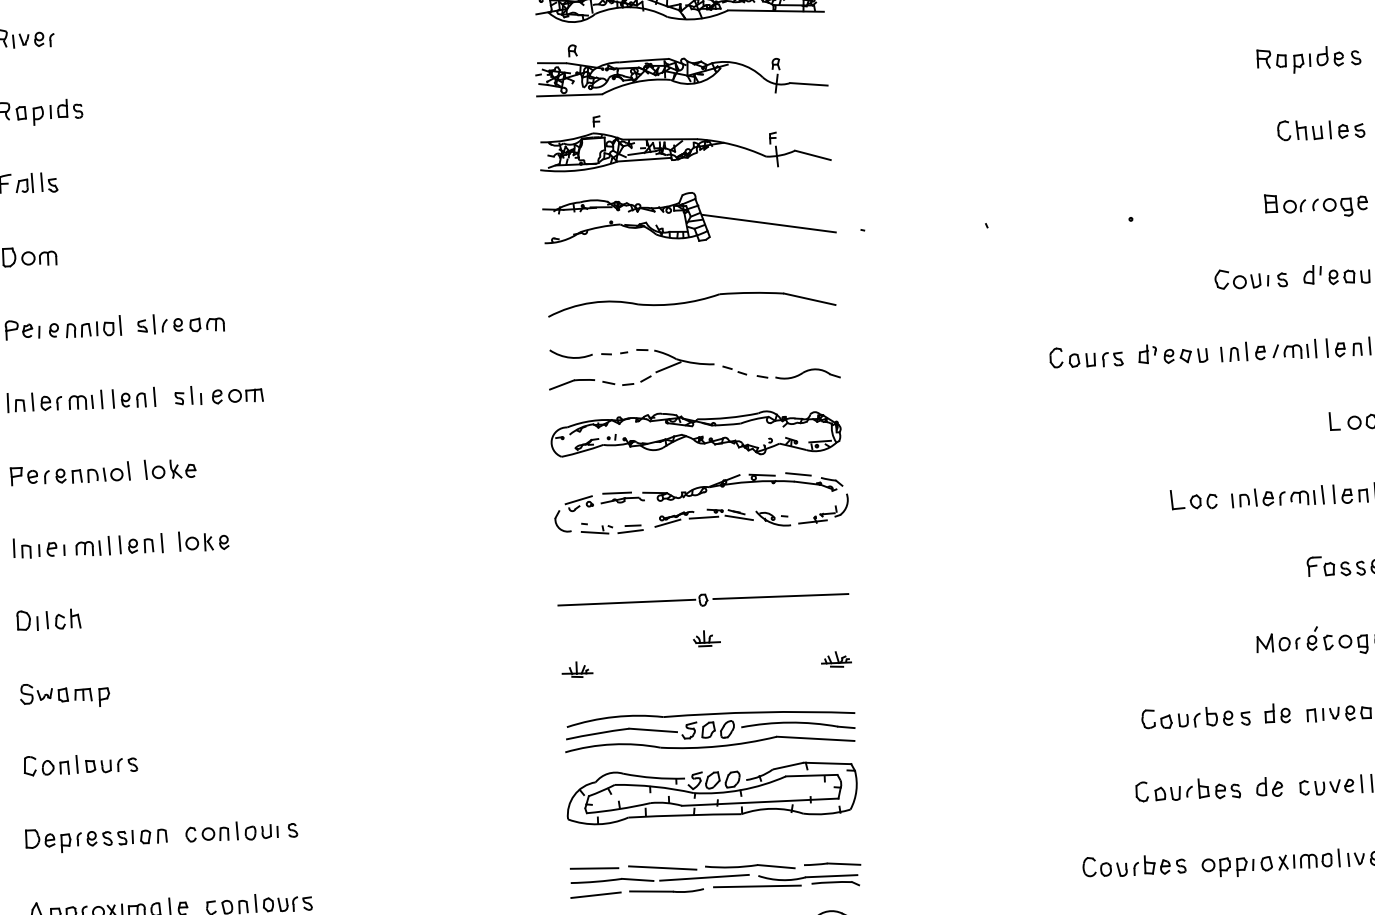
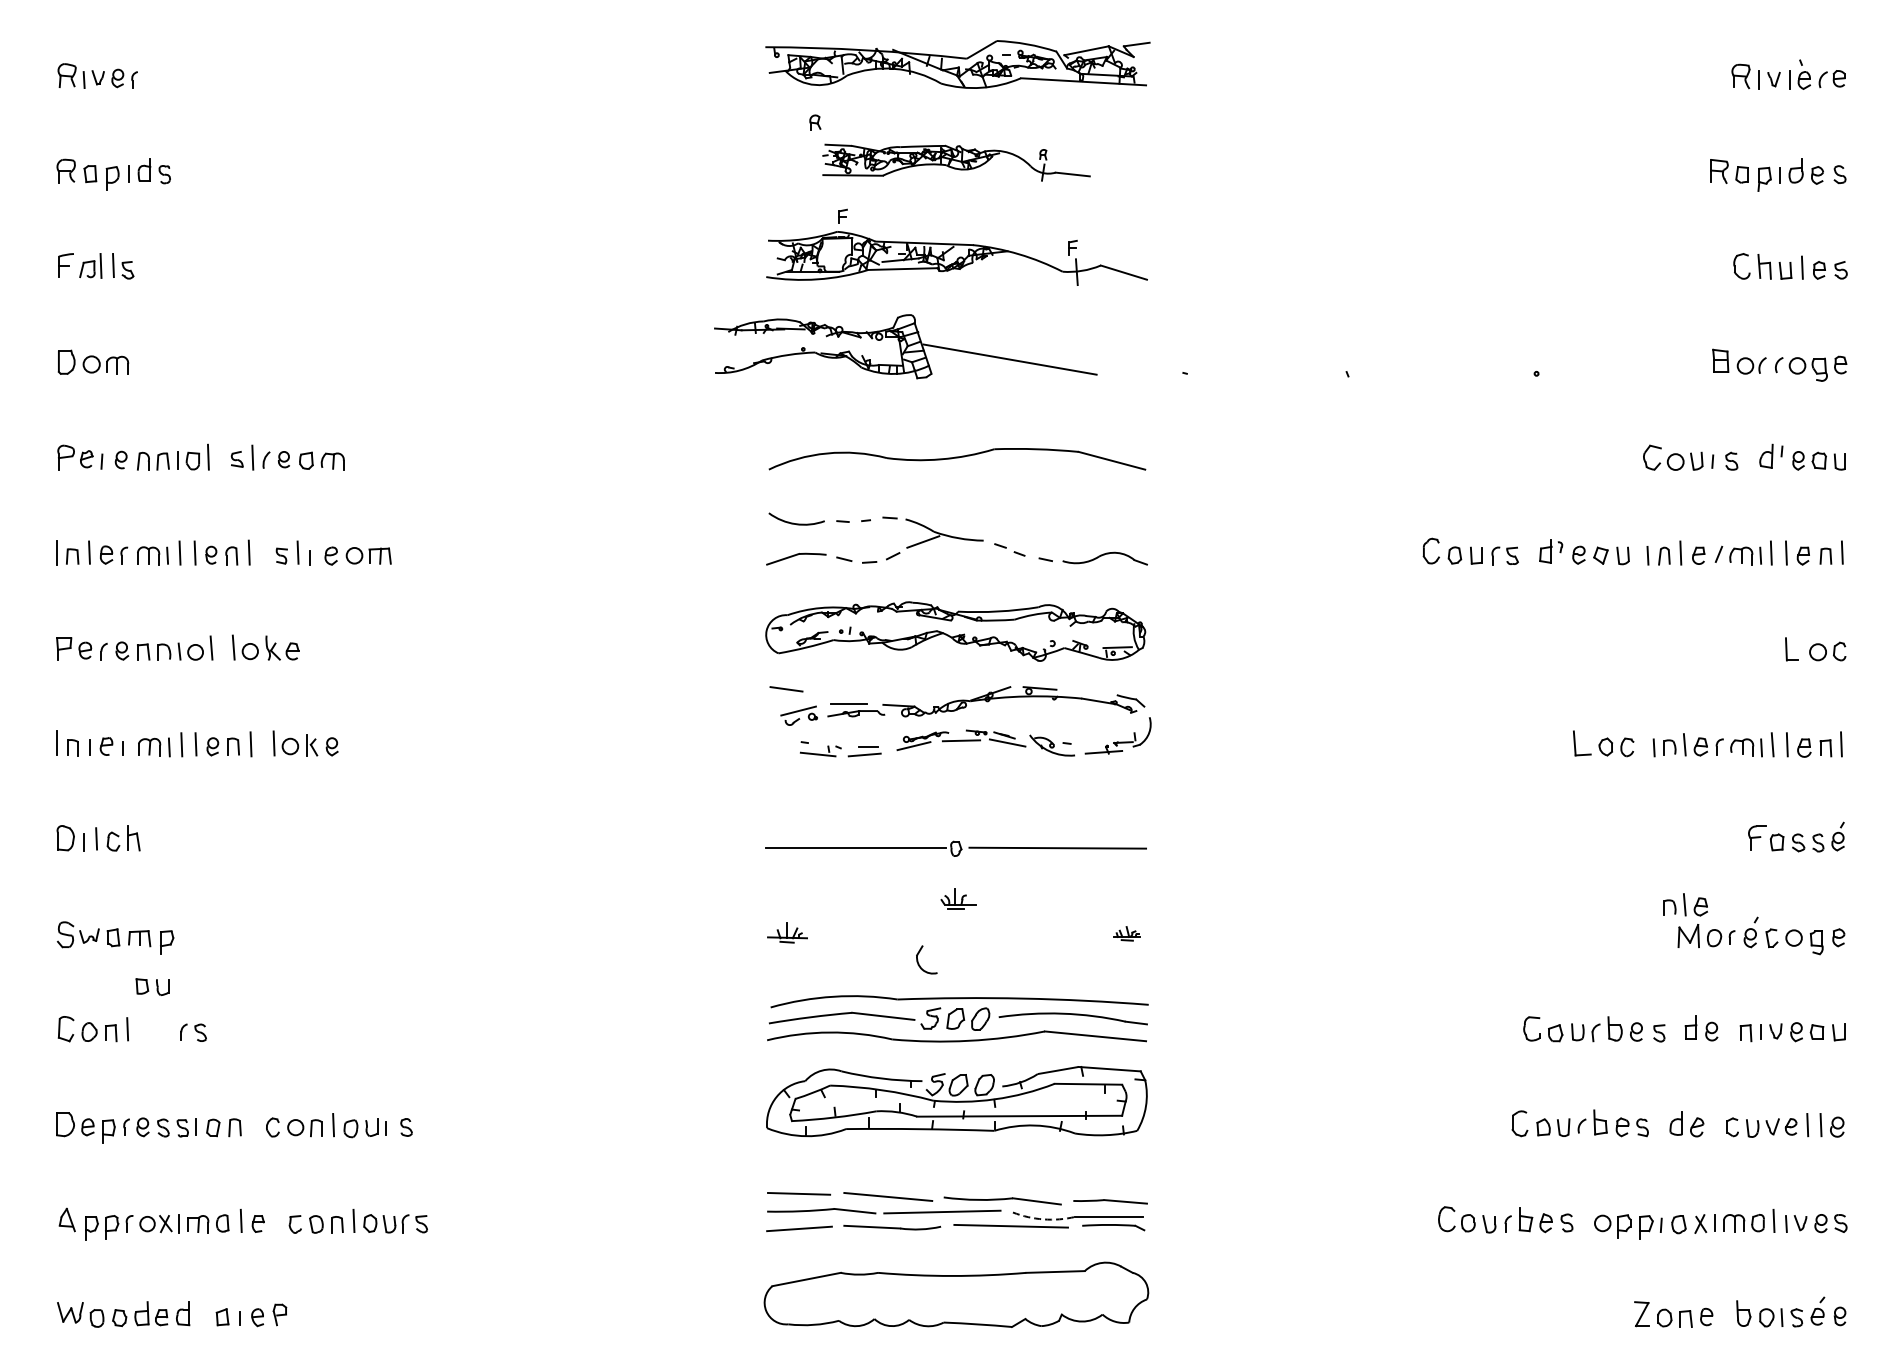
part: (681, 76) -> (956, 162), size x0.7
part: (689, 217) -> (905, 346), moved
line: (798, 474) -> (786, 689), moved
part: (556, 521) -> (918, 959), moved
part: (1261, 619) -> (1685, 904), added
part: (836, 659) -> (1126, 933), size x0.7
part: (98, 765) -> (152, 986), moved
arc: (781, 880) -> (1043, 1219), solid -> dashed

